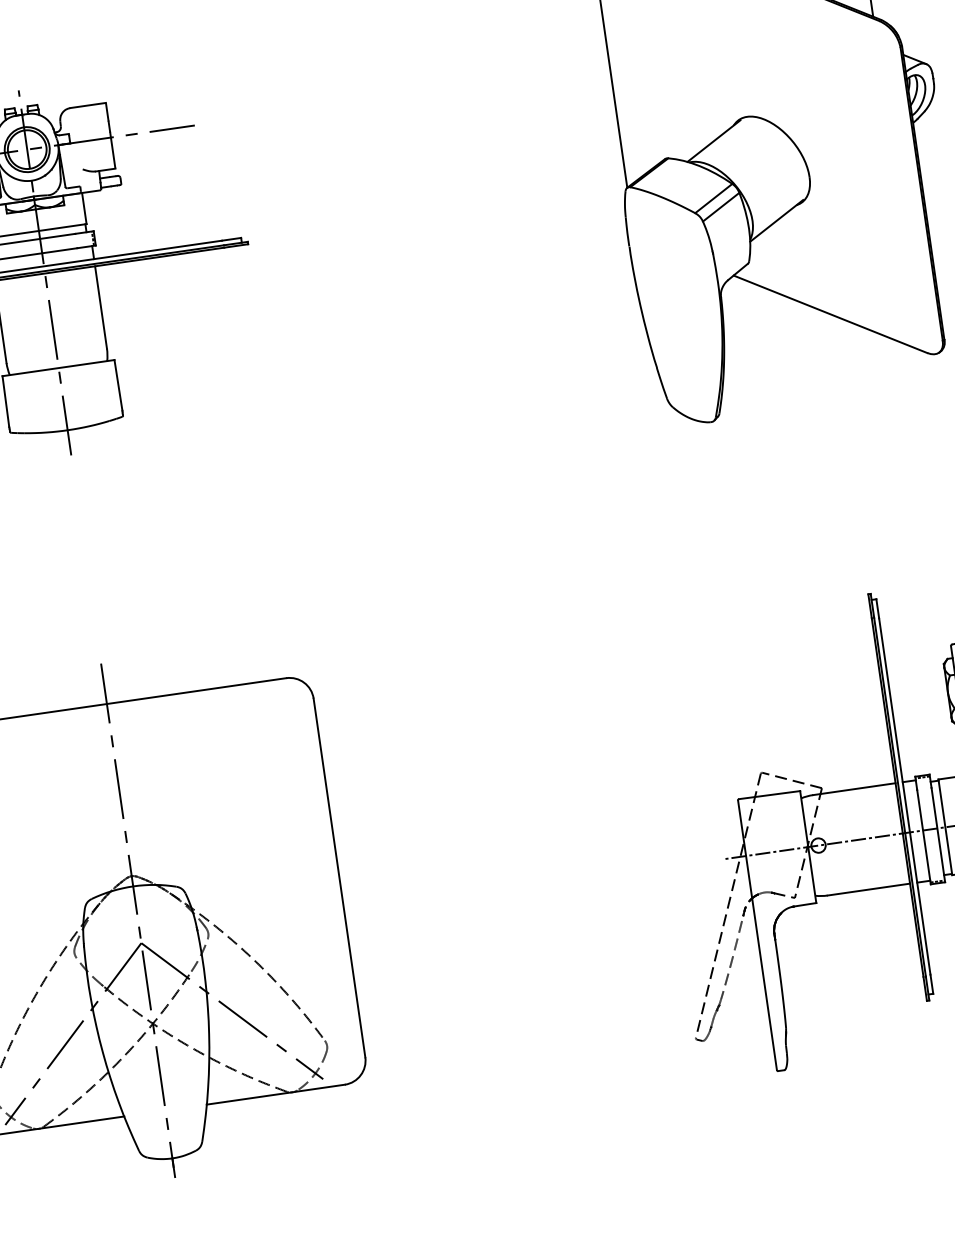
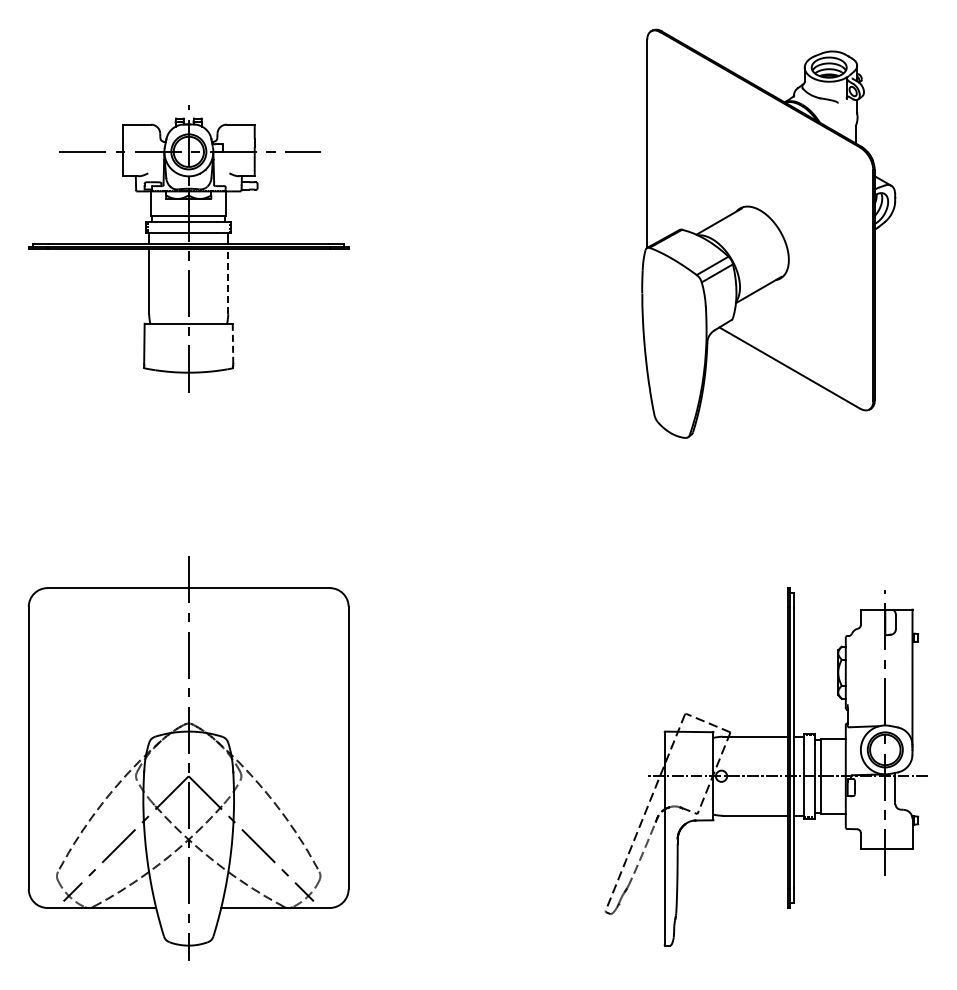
line: (101, 307) -> (228, 281), solid -> dashed
line: (119, 384) -> (233, 343), solid -> dashed

